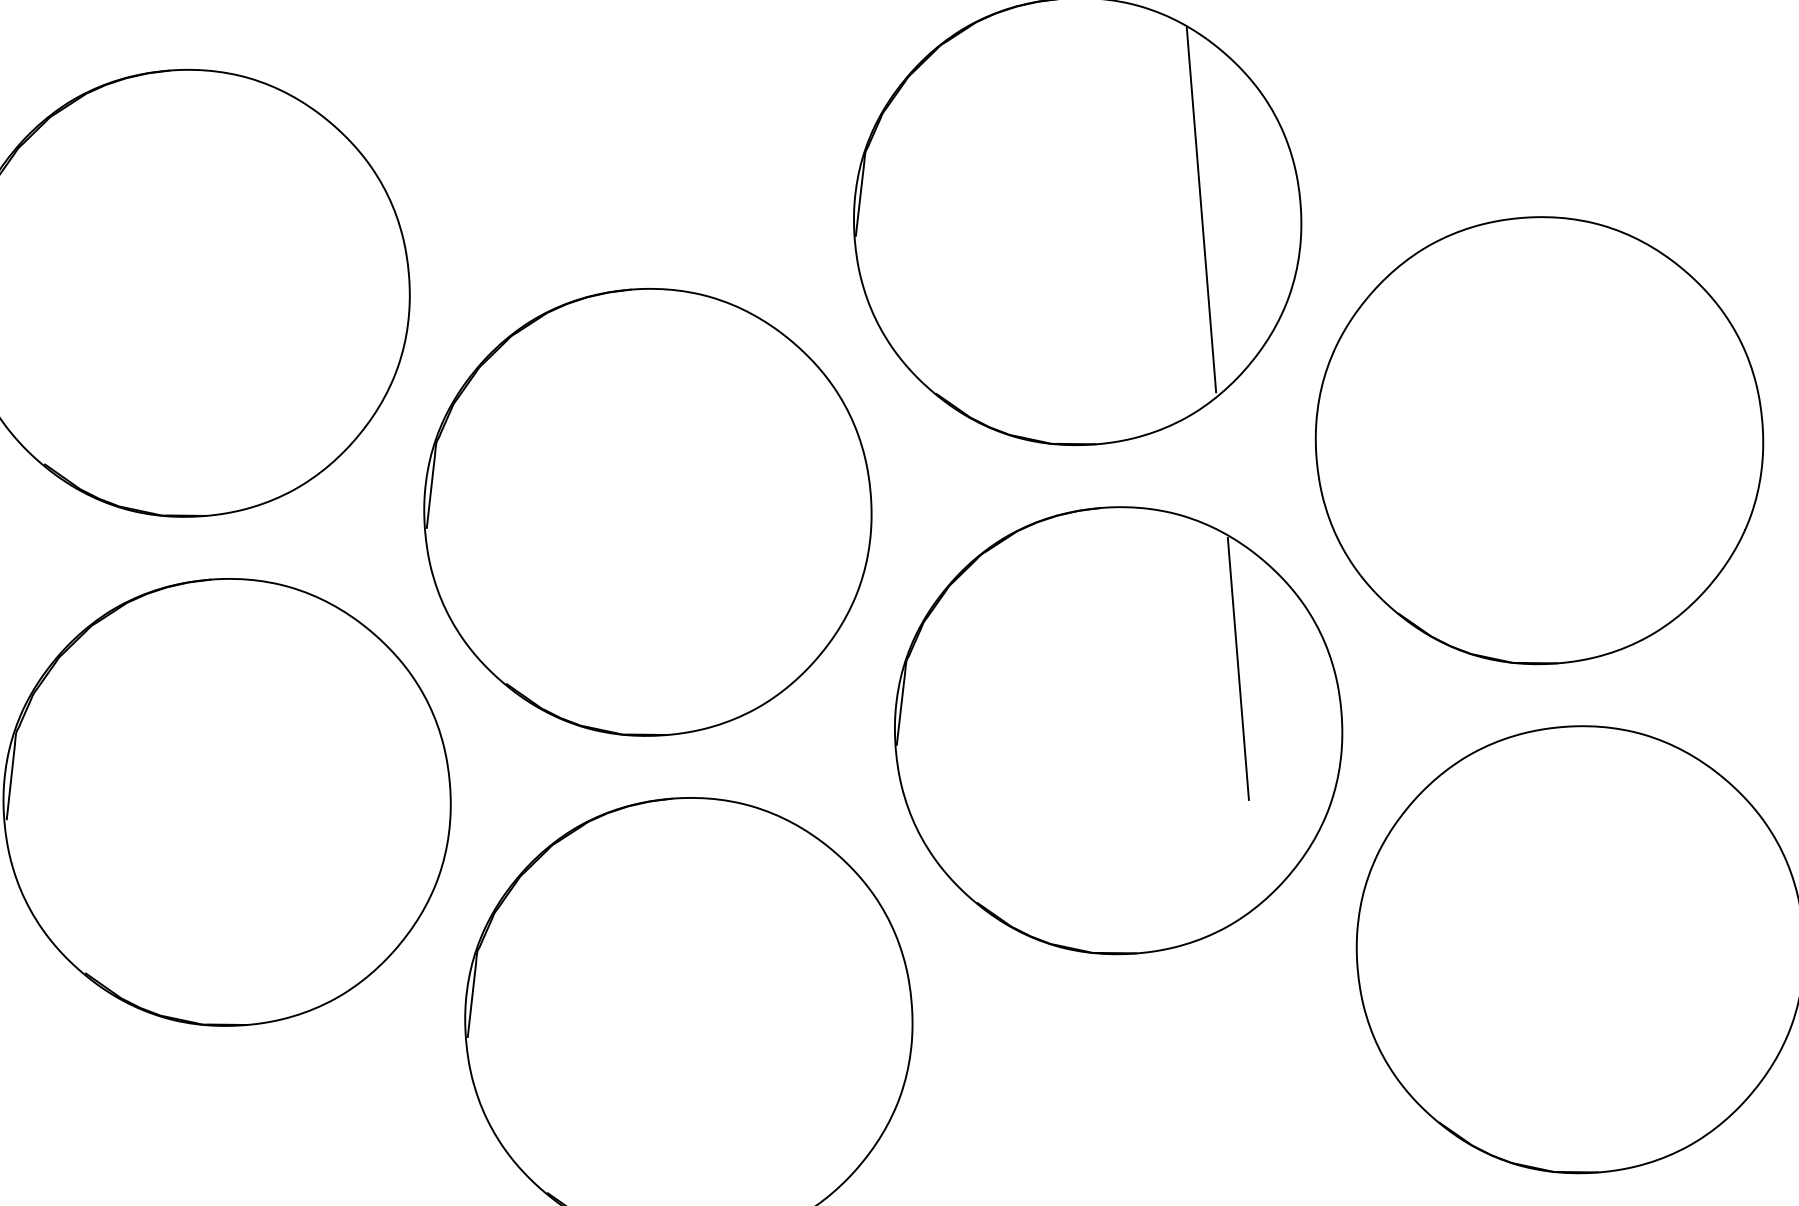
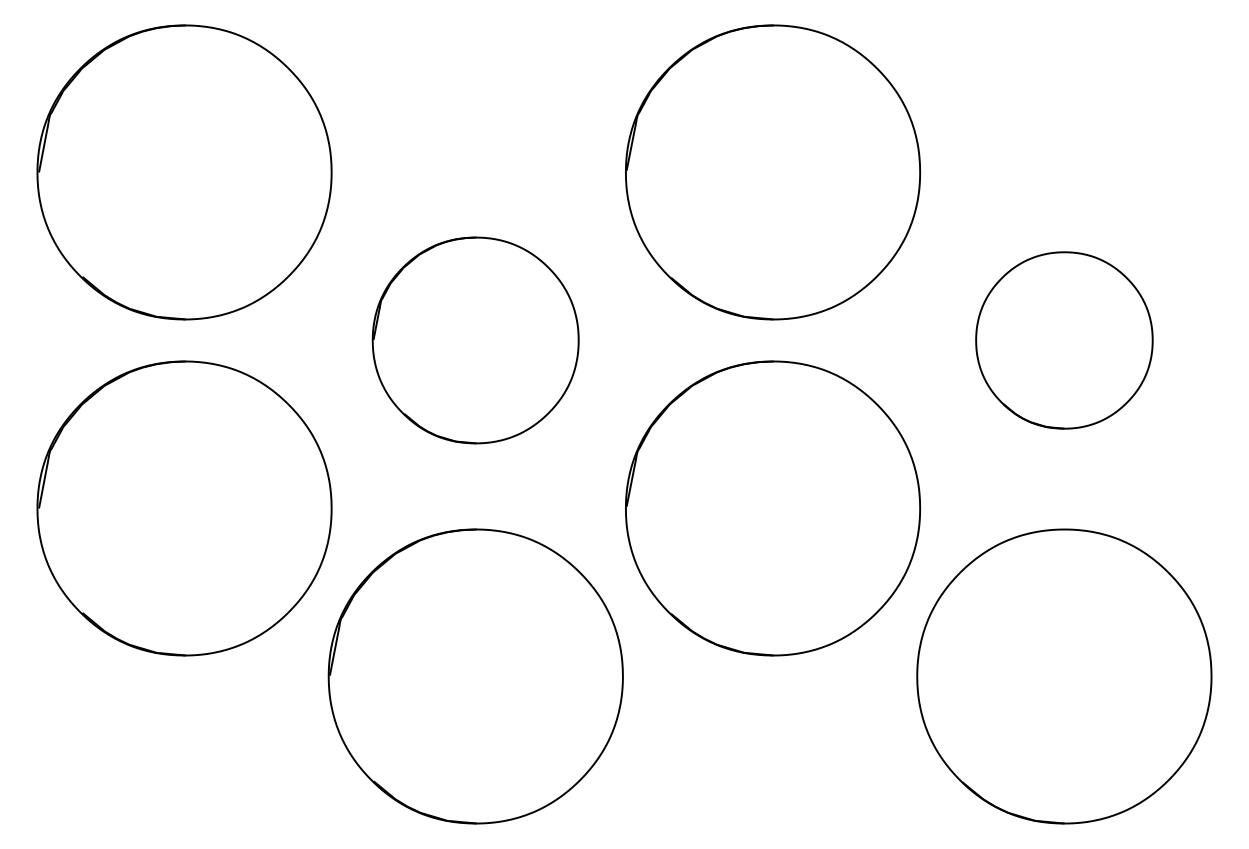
line: (1200, 210) -> (854, 171), removed
part: (1539, 440) -> (1064, 340), size x0.6
part: (647, 512) -> (475, 340), size x0.7
line: (1237, 667) -> (854, 473), removed

